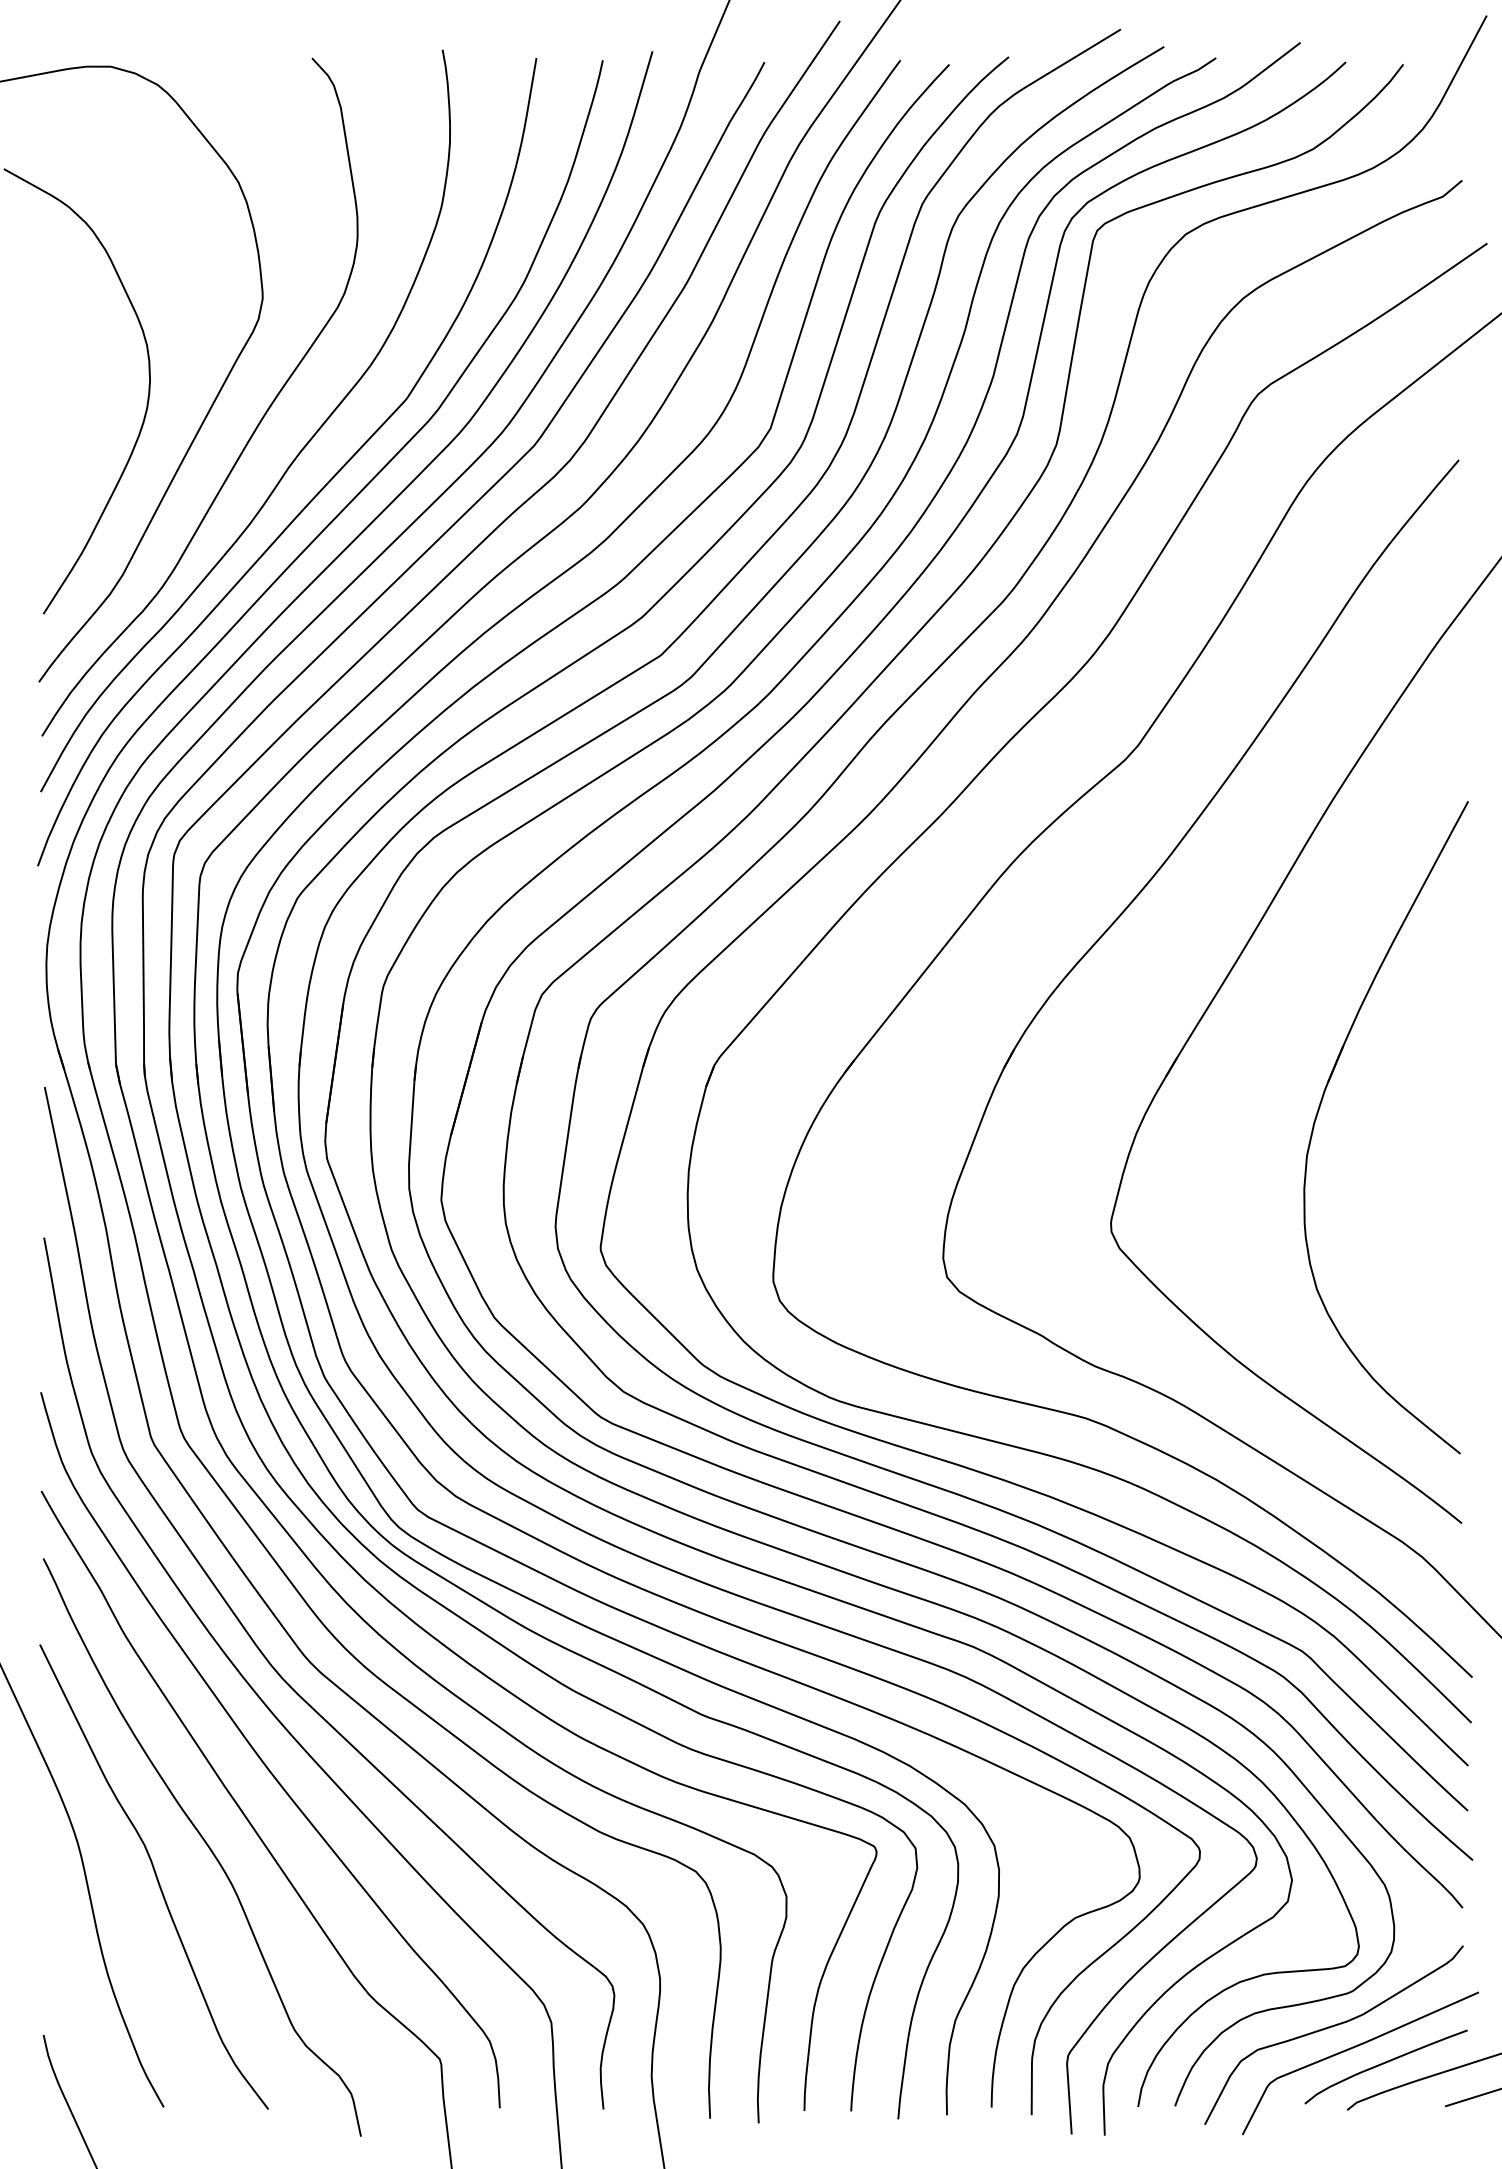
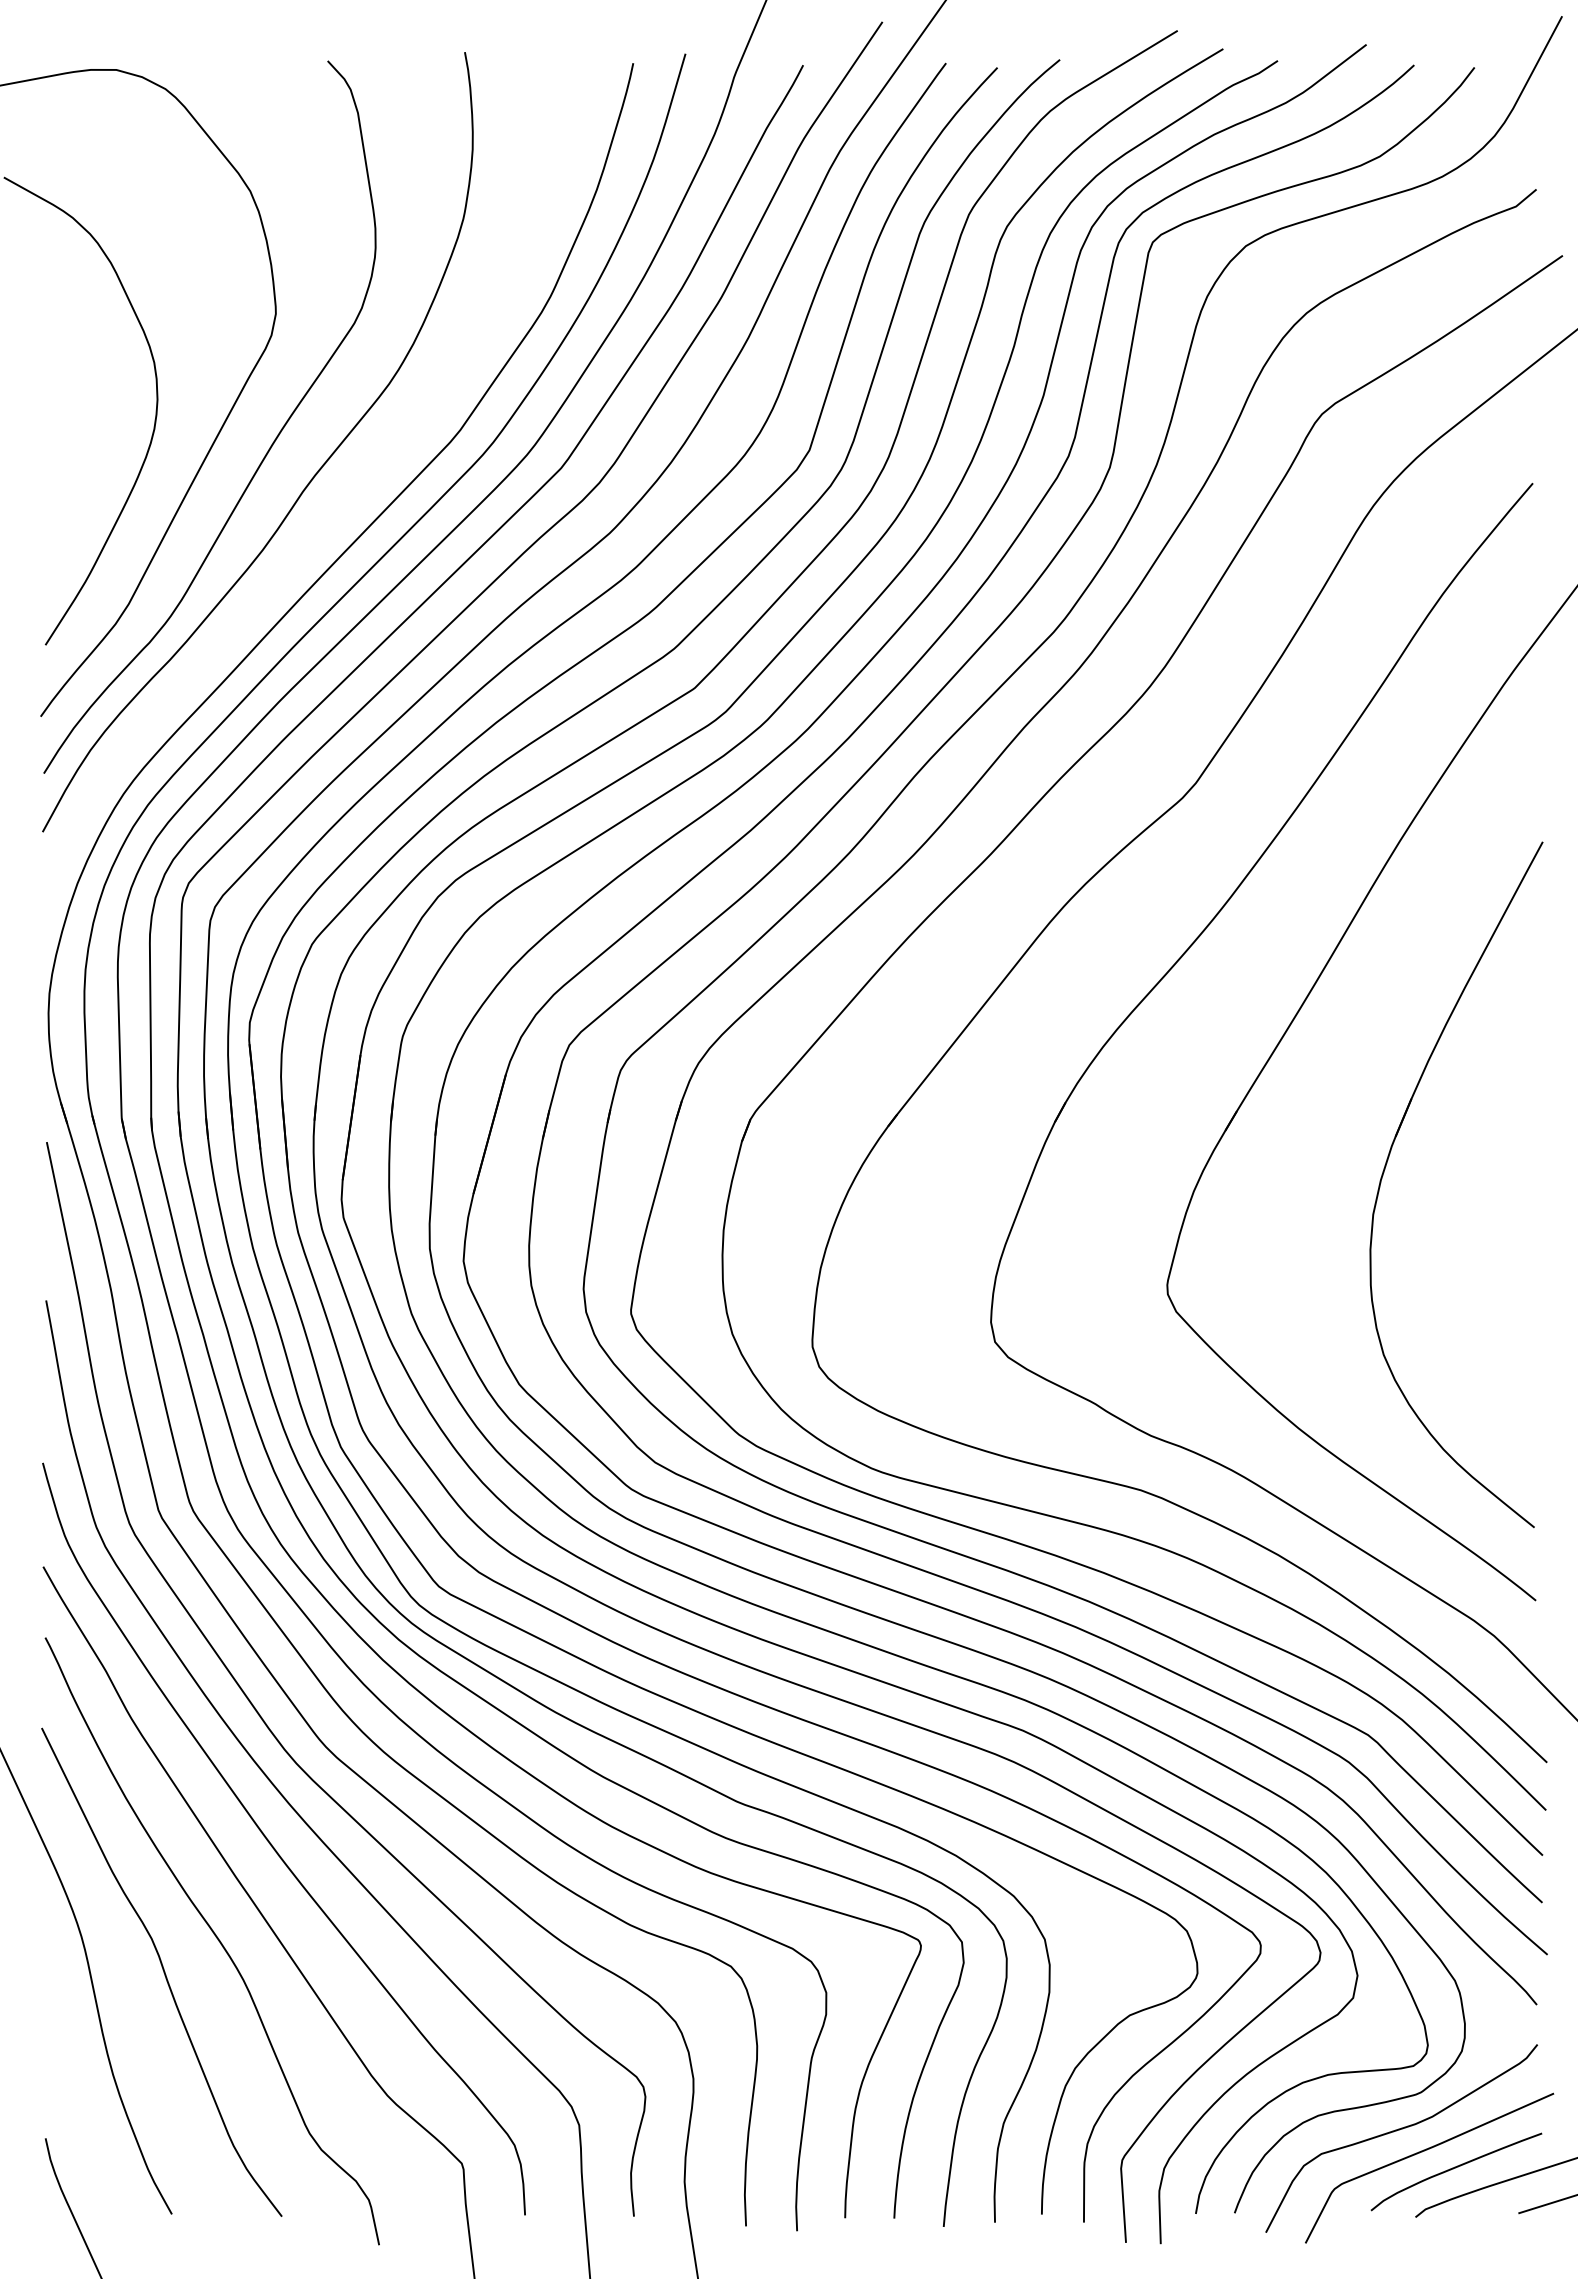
curve: (317, 492) -> (333, 517), removed

